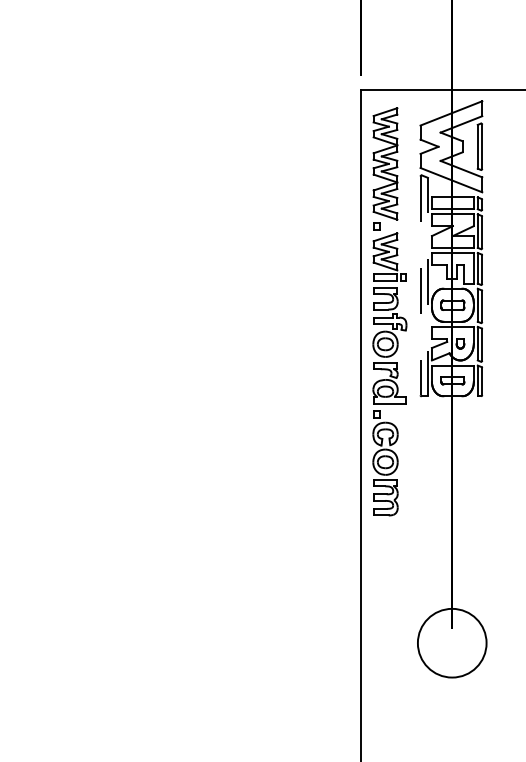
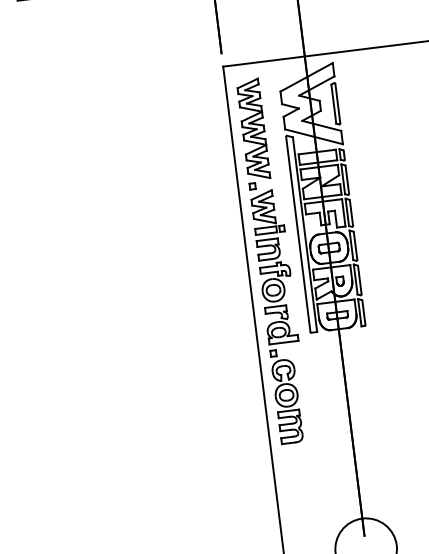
line: (420, 286) -> (298, 234), dashed -> solid
line: (427, 286) -> (304, 234), dashed -> solid

